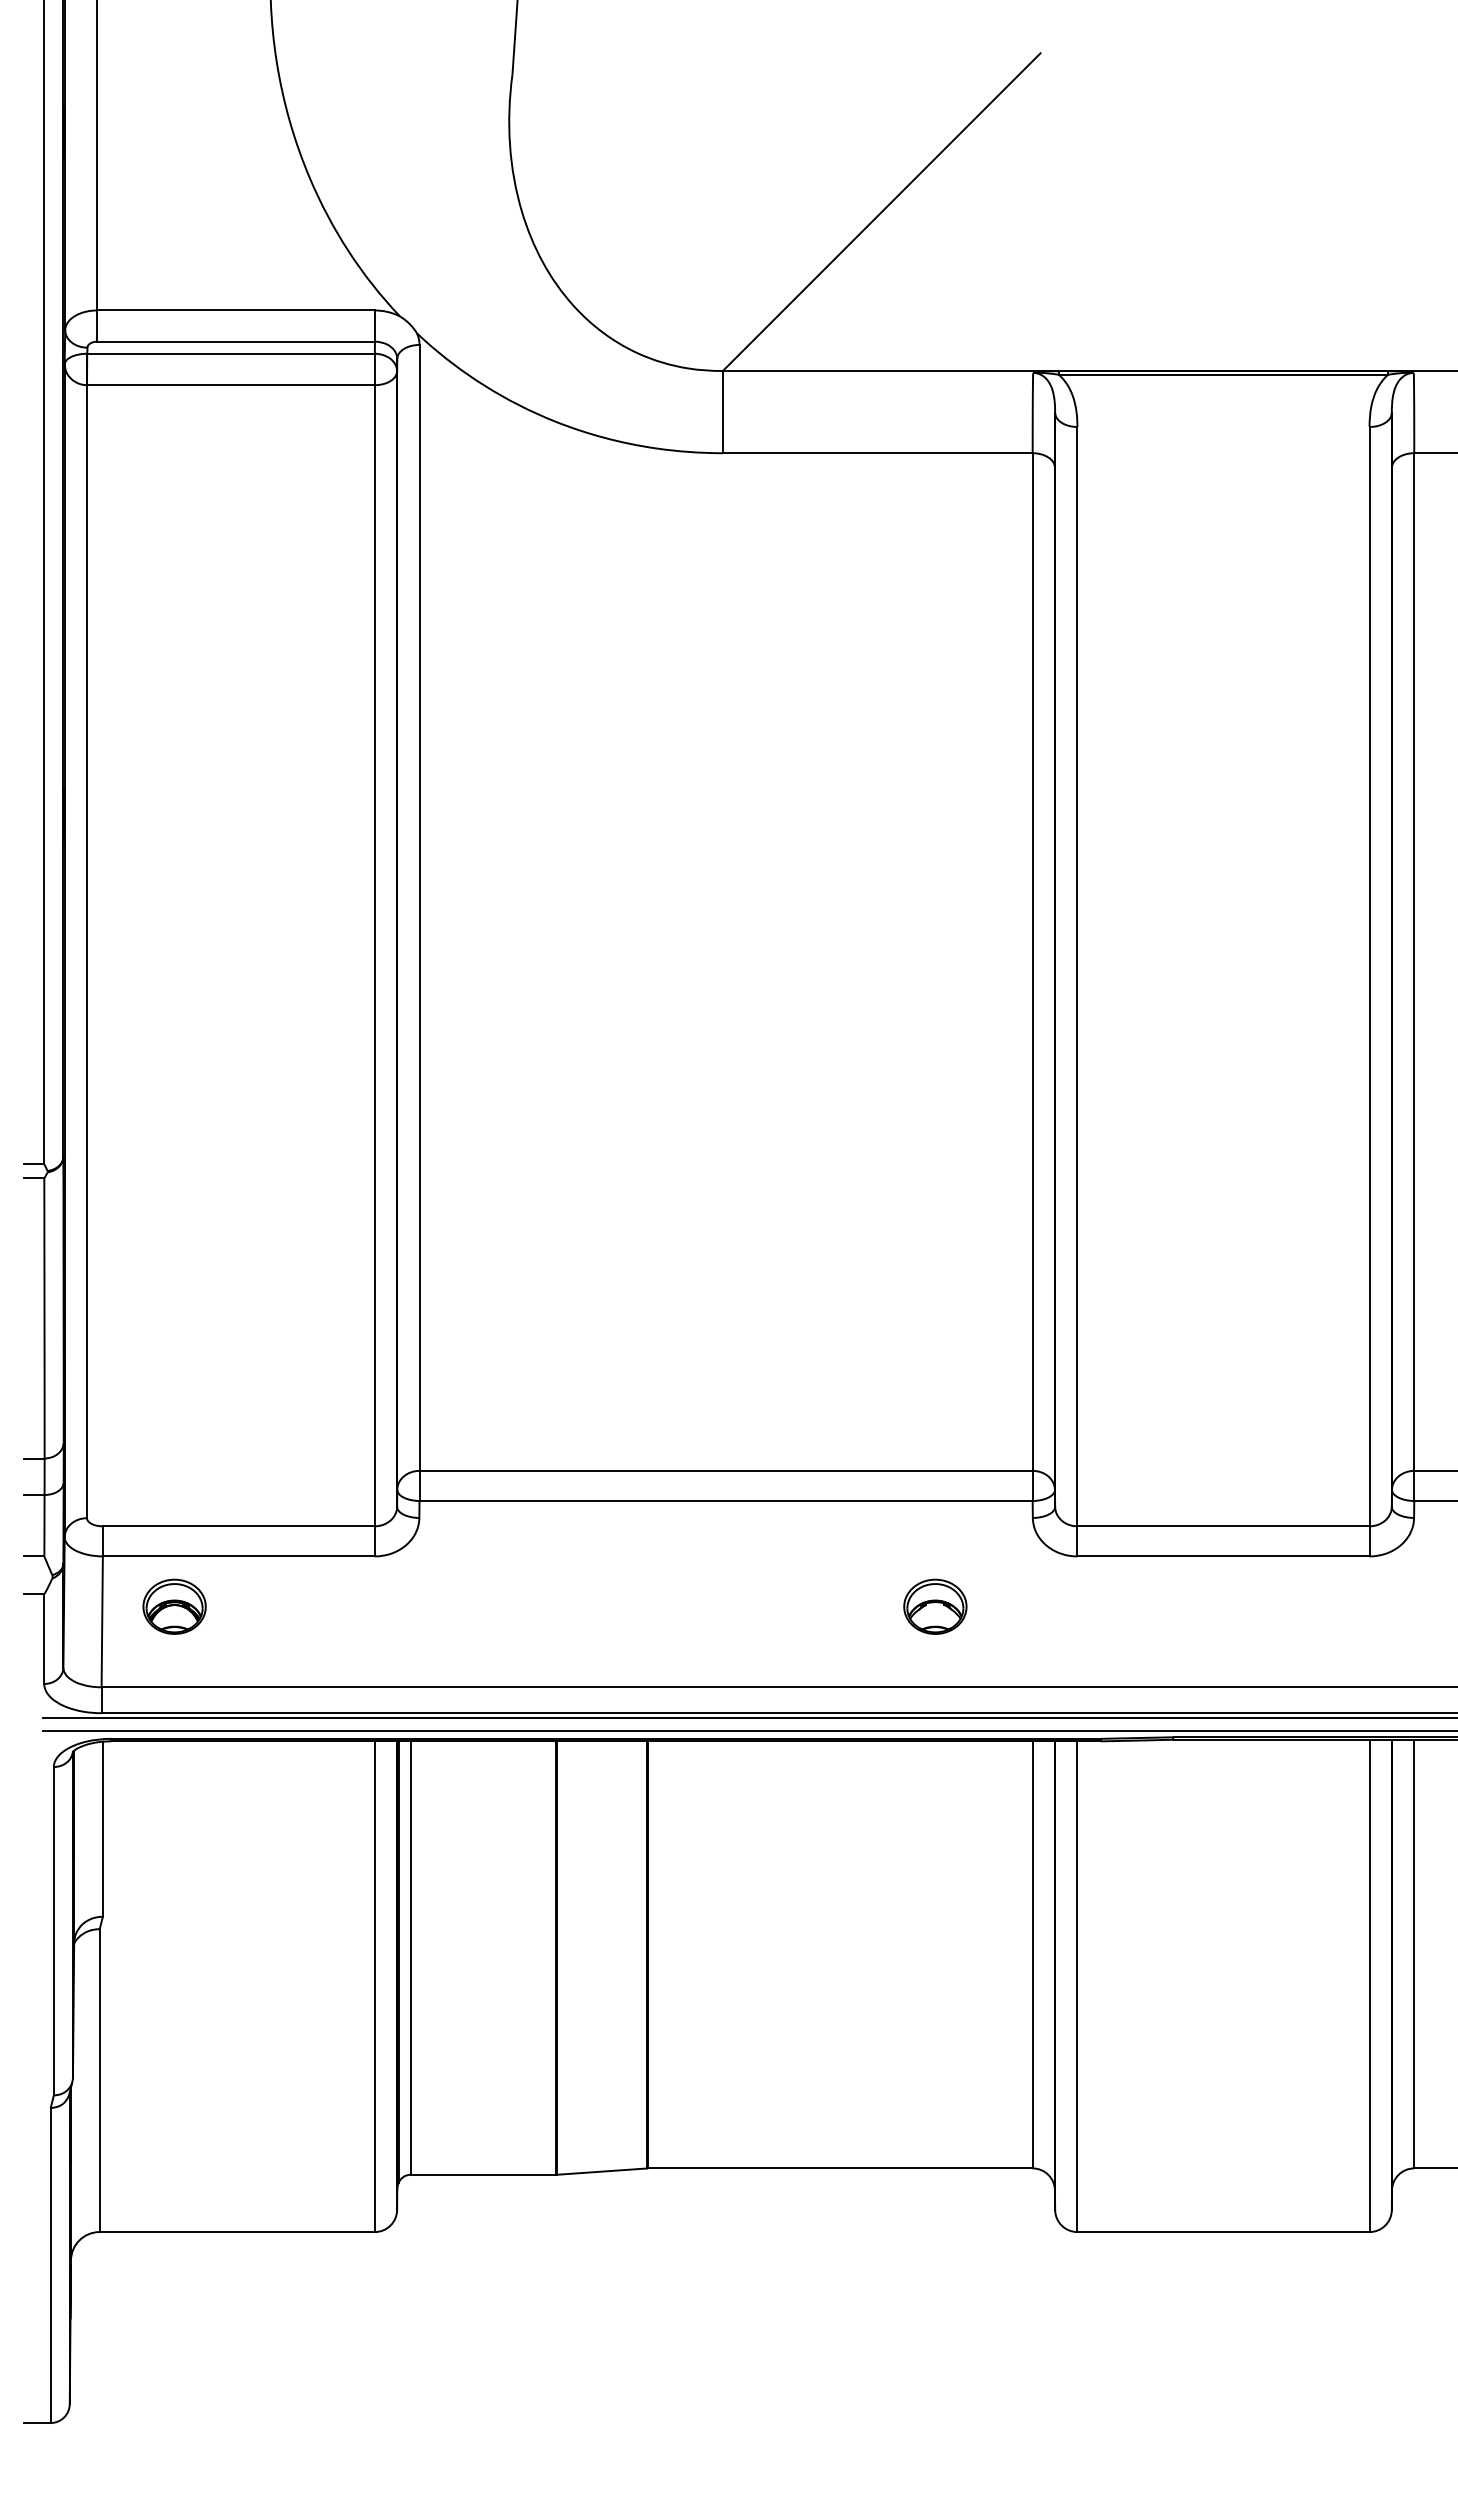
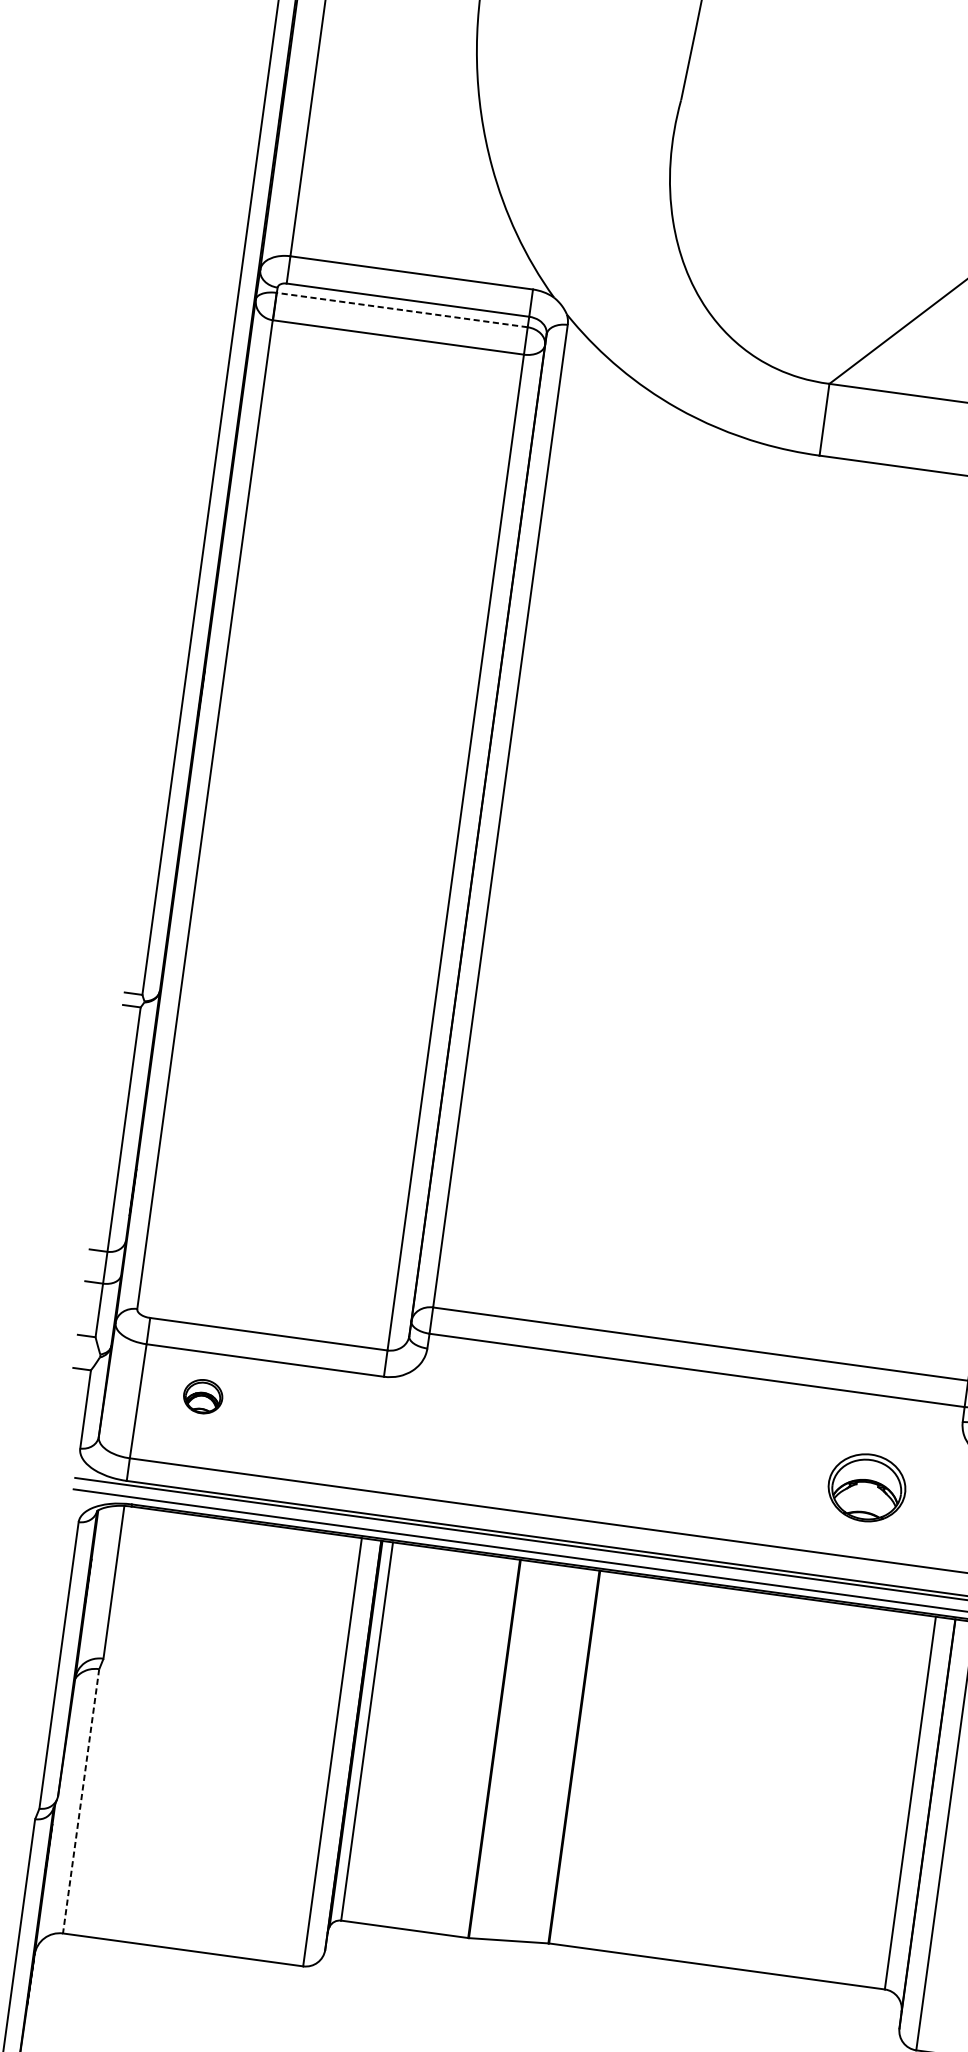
line: (231, 353) -> (402, 309), solid -> dashed
part: (174, 1606) -> (203, 1396), size x0.7
part: (935, 1606) -> (867, 1487), size x1.4
line: (99, 2081) -> (80, 1802), solid -> dashed

